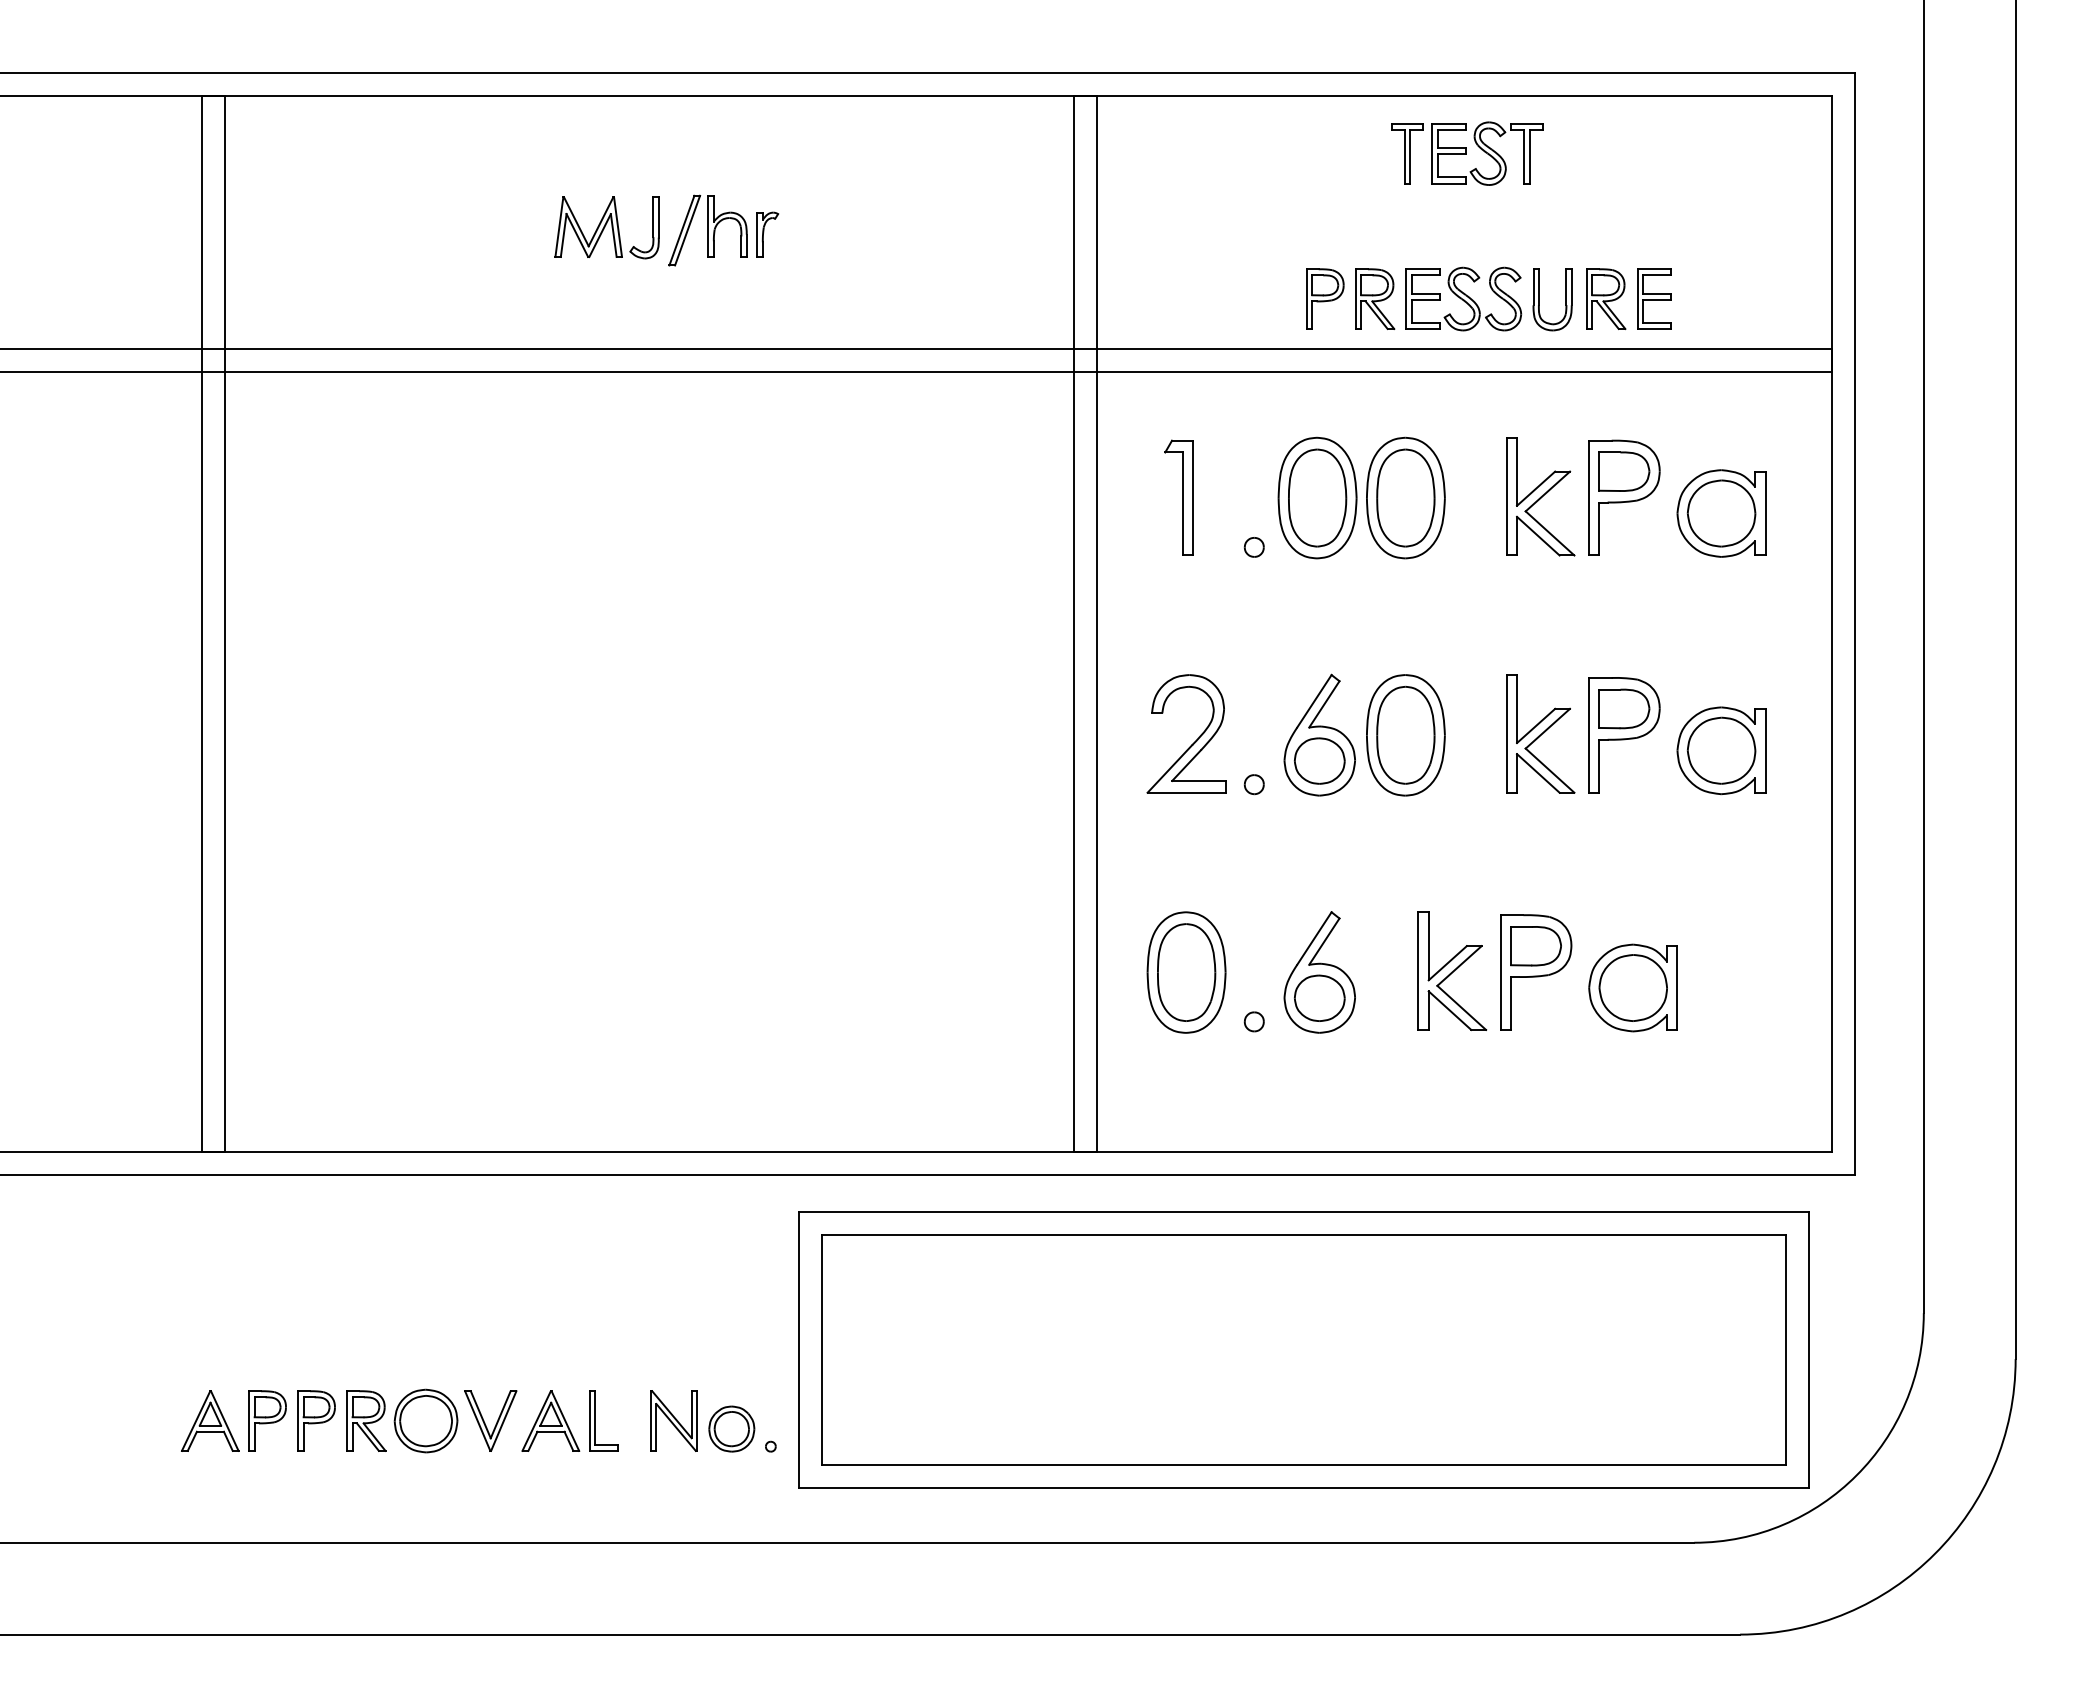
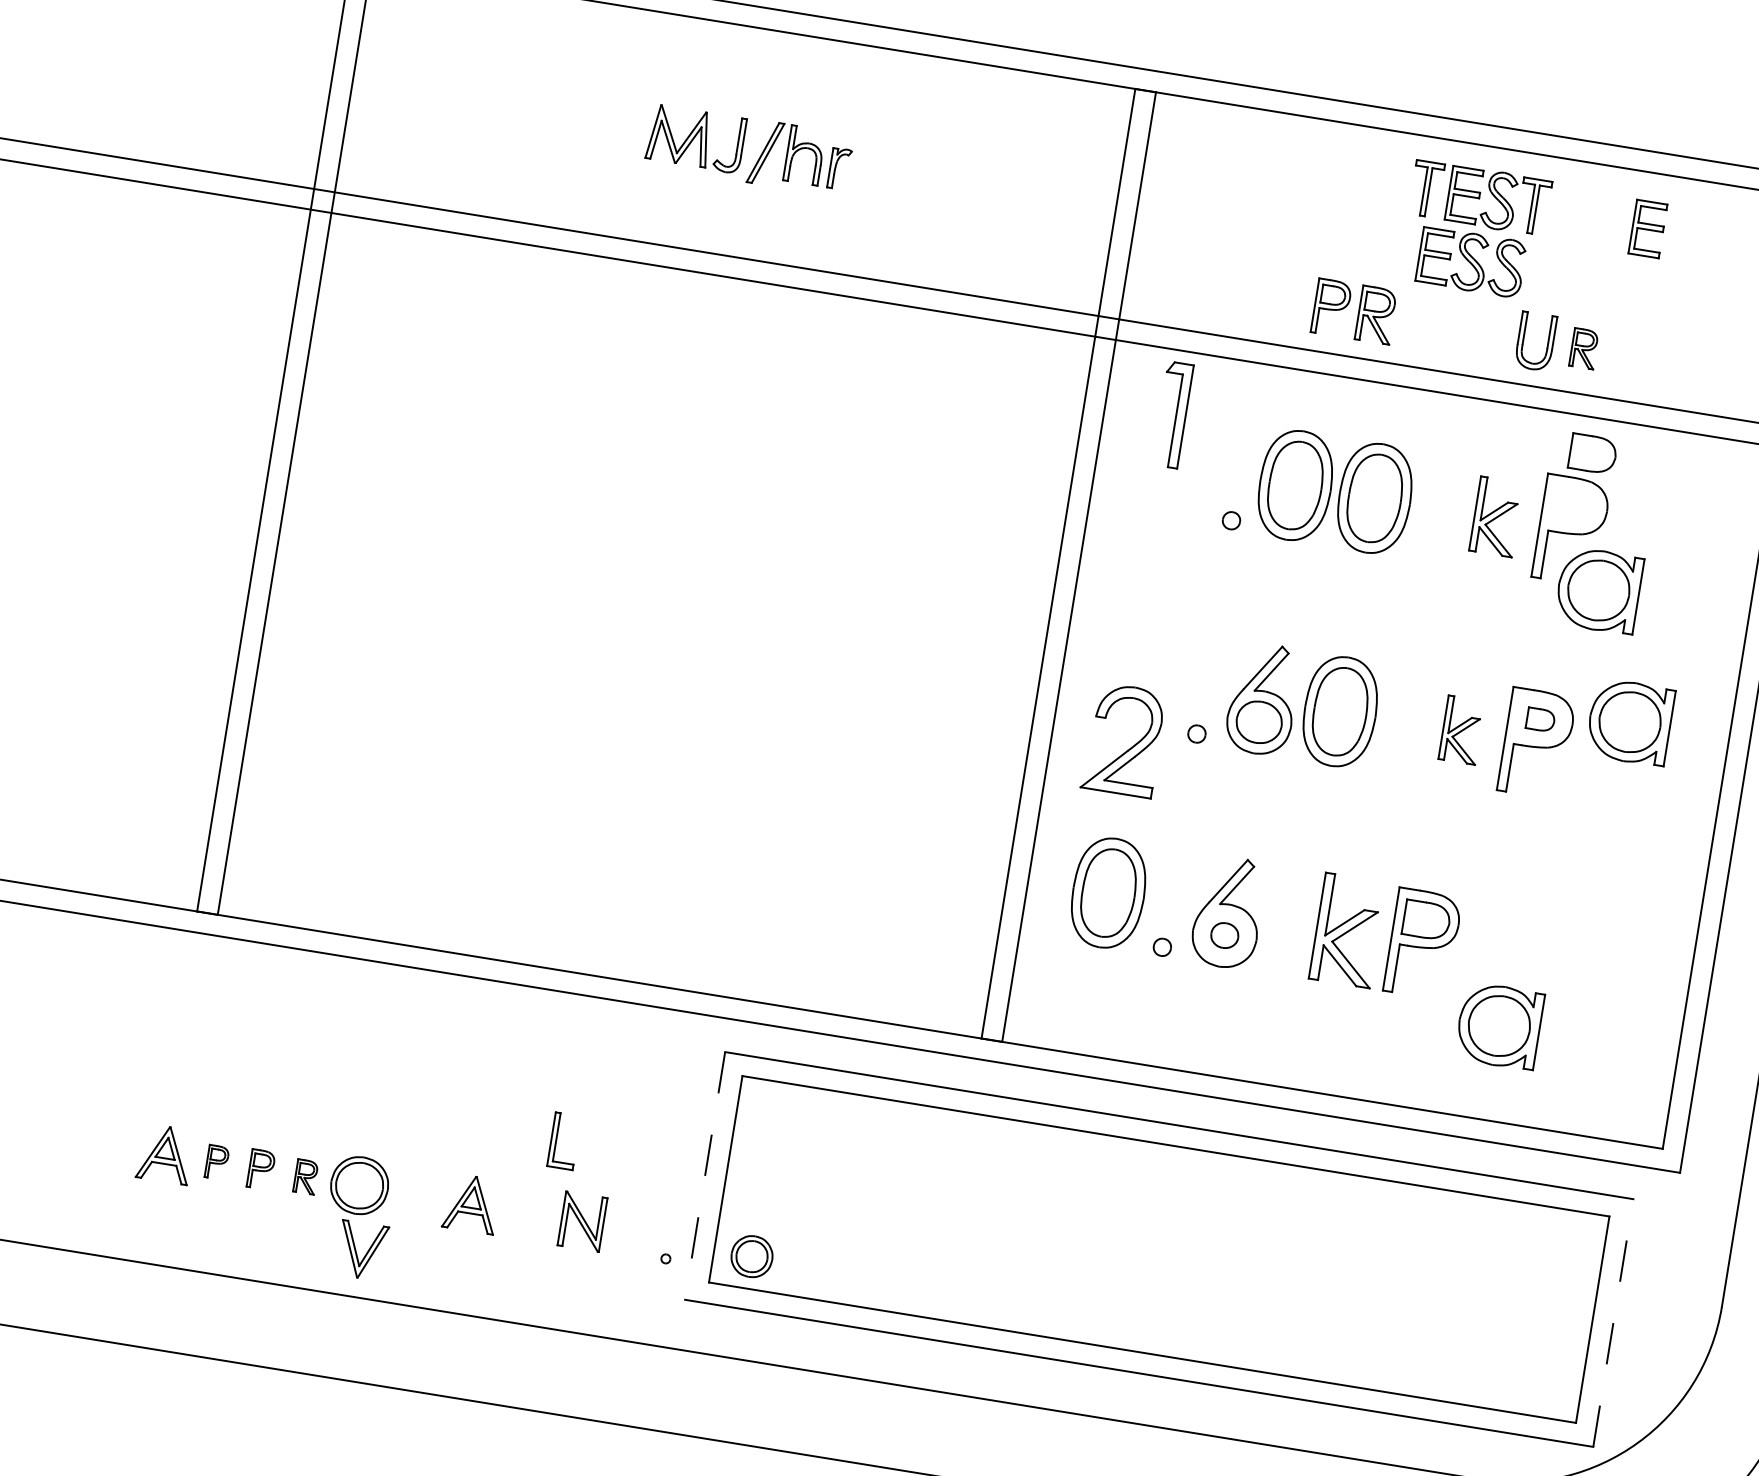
part: (1463, 298) -> (1471, 261), moved
part: (1606, 298) -> (1584, 348), size x0.7
part: (1654, 298) -> (1648, 228), moved
part: (1624, 471) -> (1593, 453), moved
part: (1540, 496) -> (1496, 516), size x0.7
part: (1178, 497) -> (1172, 414), moved
part: (1721, 513) -> (1598, 590), moved
part: (1624, 708) -> (1540, 719), size x0.6
part: (1540, 733) -> (1461, 729), size x0.6
part: (1194, 741) -> (1130, 748), moved
part: (1721, 750) -> (1629, 721), moved
part: (1632, 987) -> (1498, 1025), moved
part: (1319, 997) -> (1224, 934), size x0.6
line: (798, 1349) -> (704, 1175), solid -> dashed
line: (1809, 1349) -> (1613, 1322), solid -> dashed
part: (267, 1420) -> (217, 1162), size x0.6
part: (316, 1420) -> (261, 1169), size x0.7
part: (366, 1420) -> (306, 1176), size x0.6
part: (490, 1420) -> (361, 1250), moved
part: (595, 1420) -> (556, 1139), moved
part: (731, 1428) -> (751, 1256), moved

